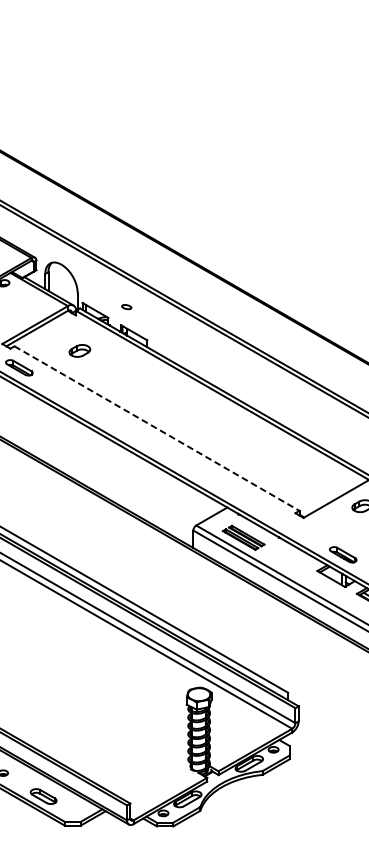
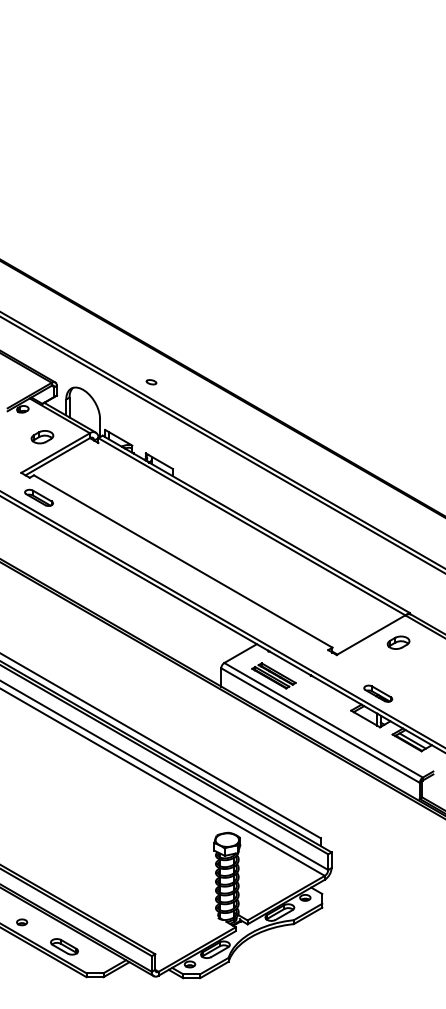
part: (126, 307) -> (151, 382), moved
part: (79, 351) -> (42, 437), moved
line: (157, 428) -> (183, 561), dashed -> solid

